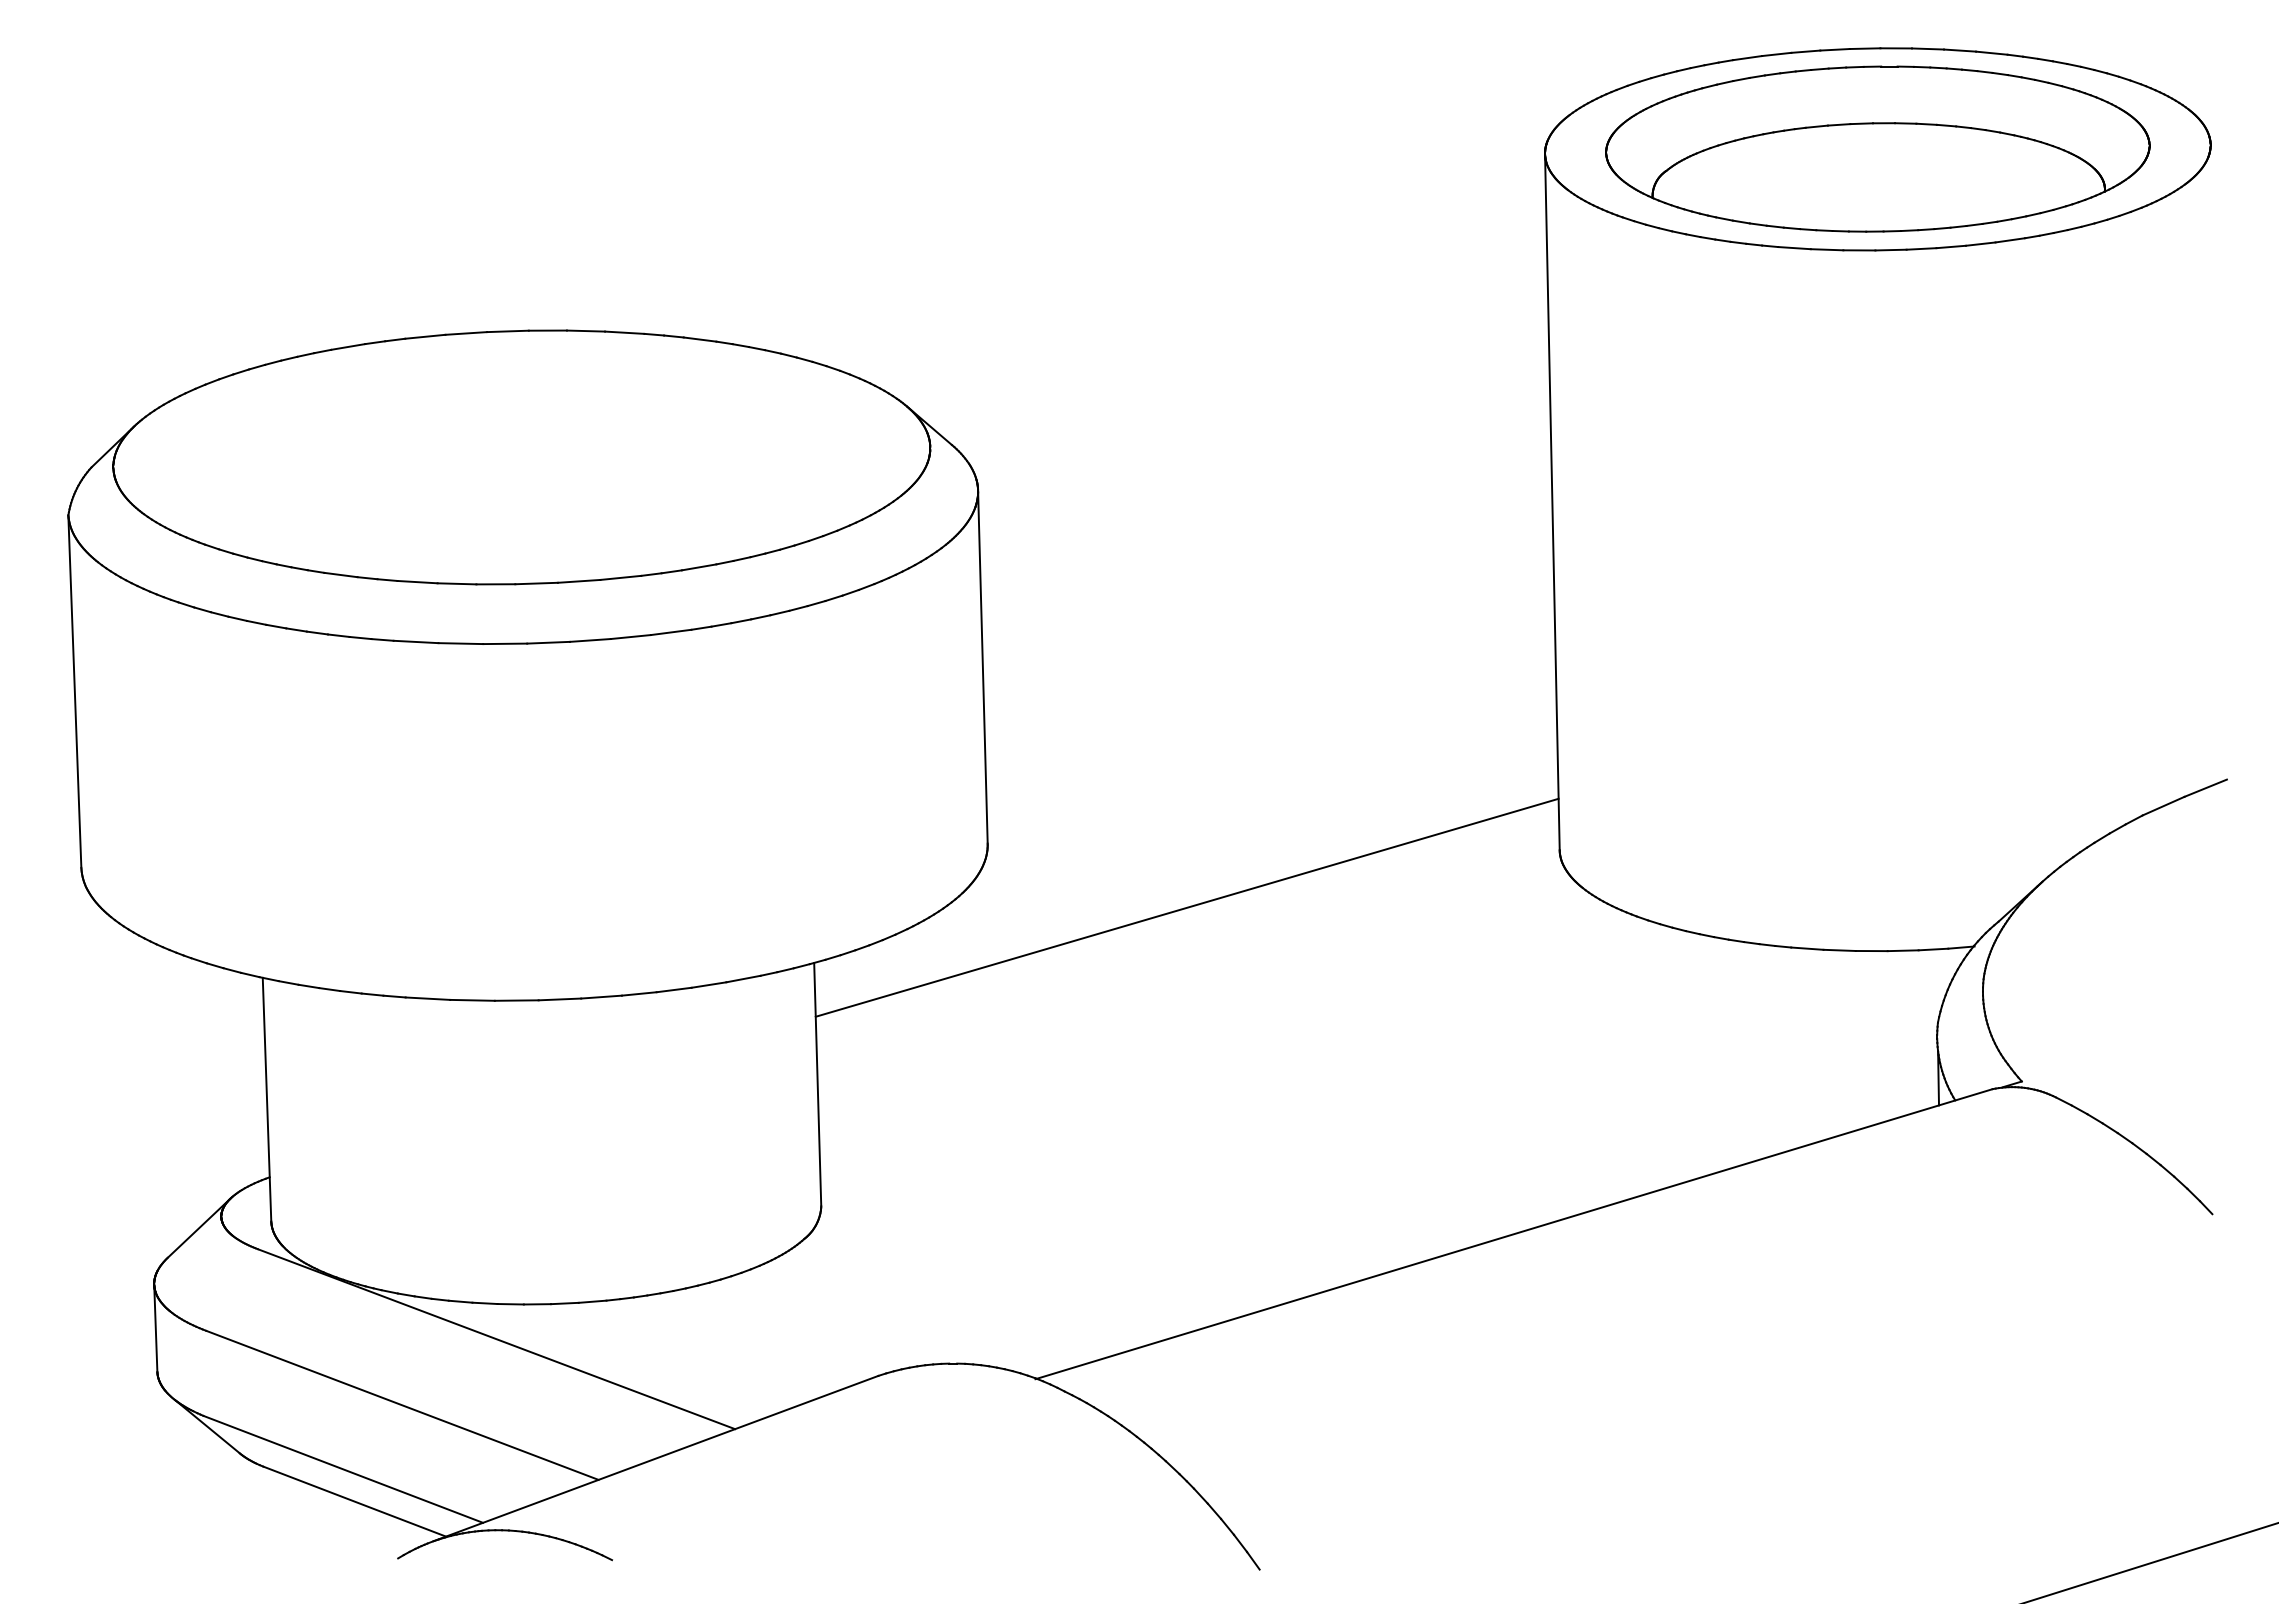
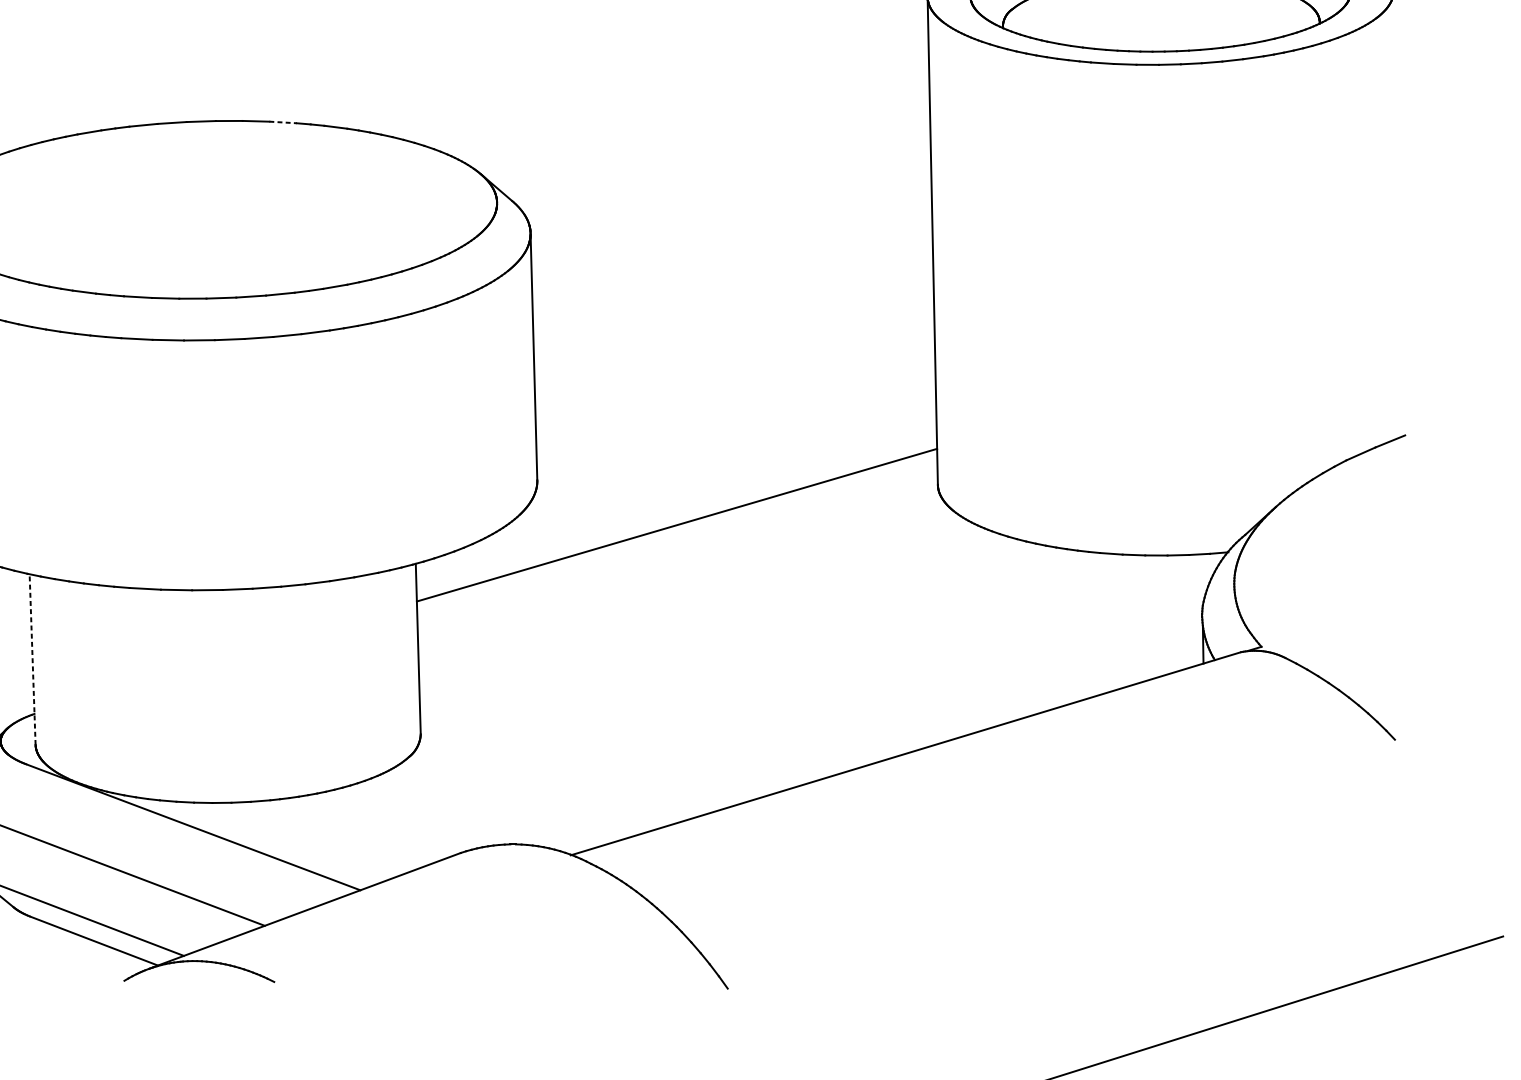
line: (624, 332) -> (282, 122), solid -> dashed
line: (267, 1099) -> (32, 659), solid -> dashed

